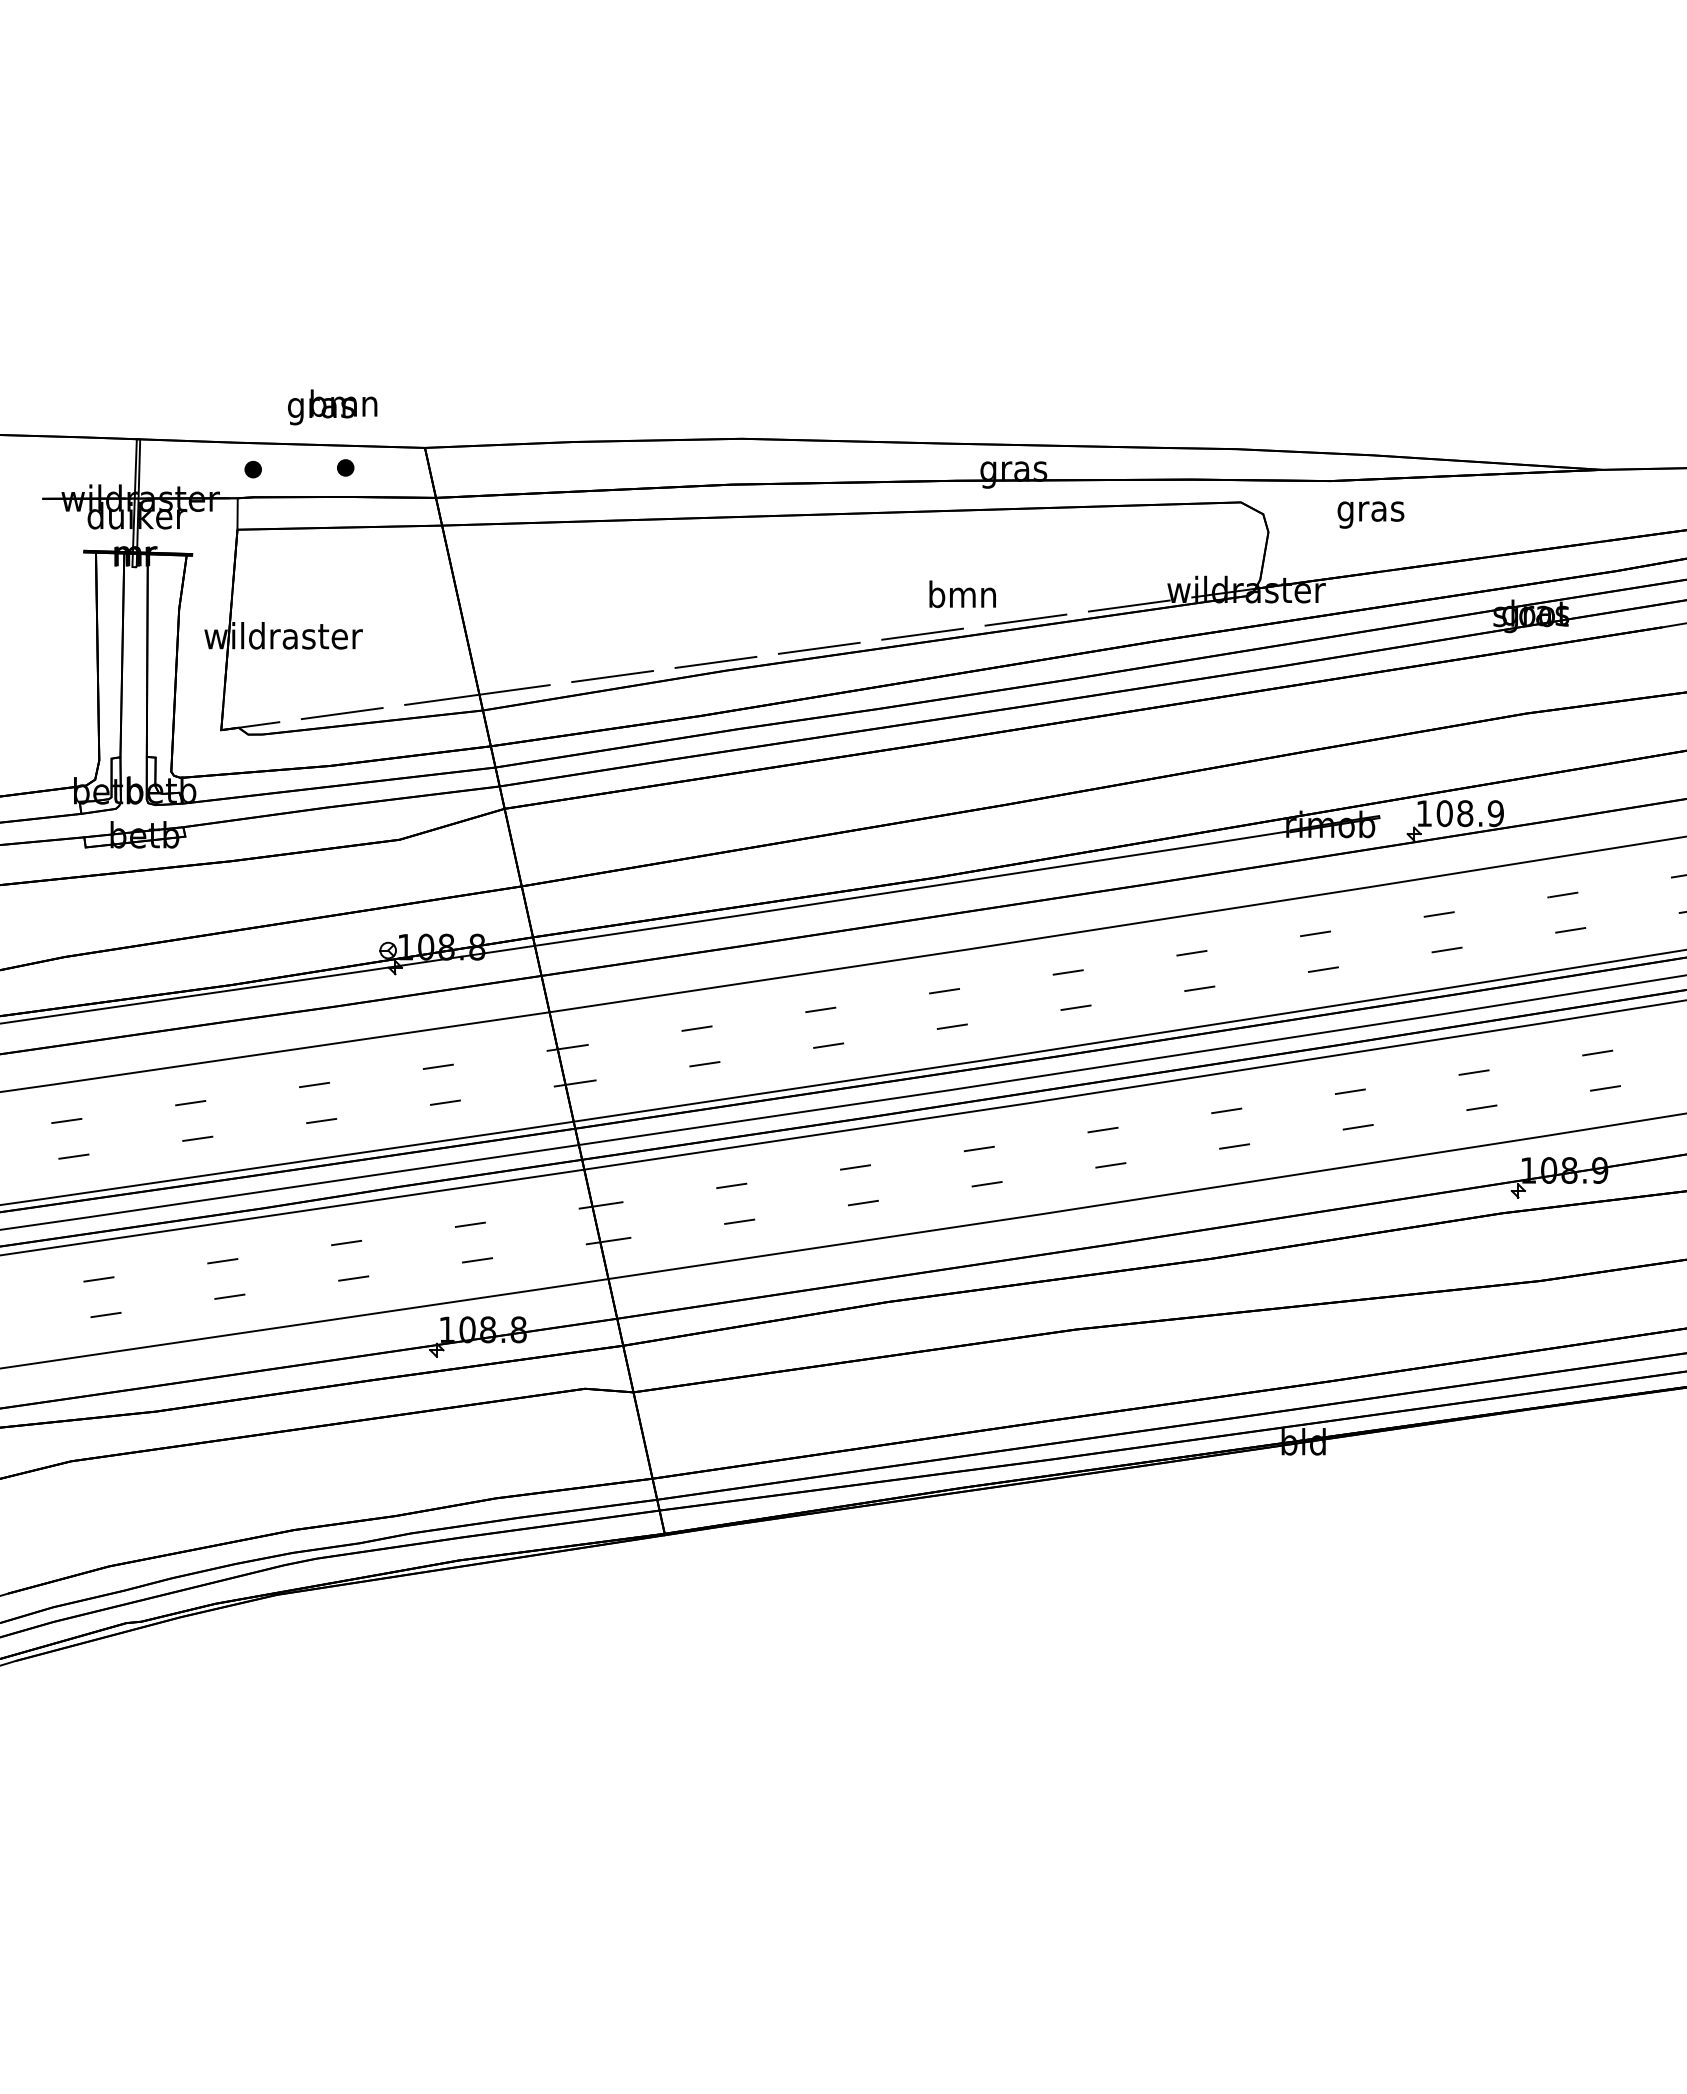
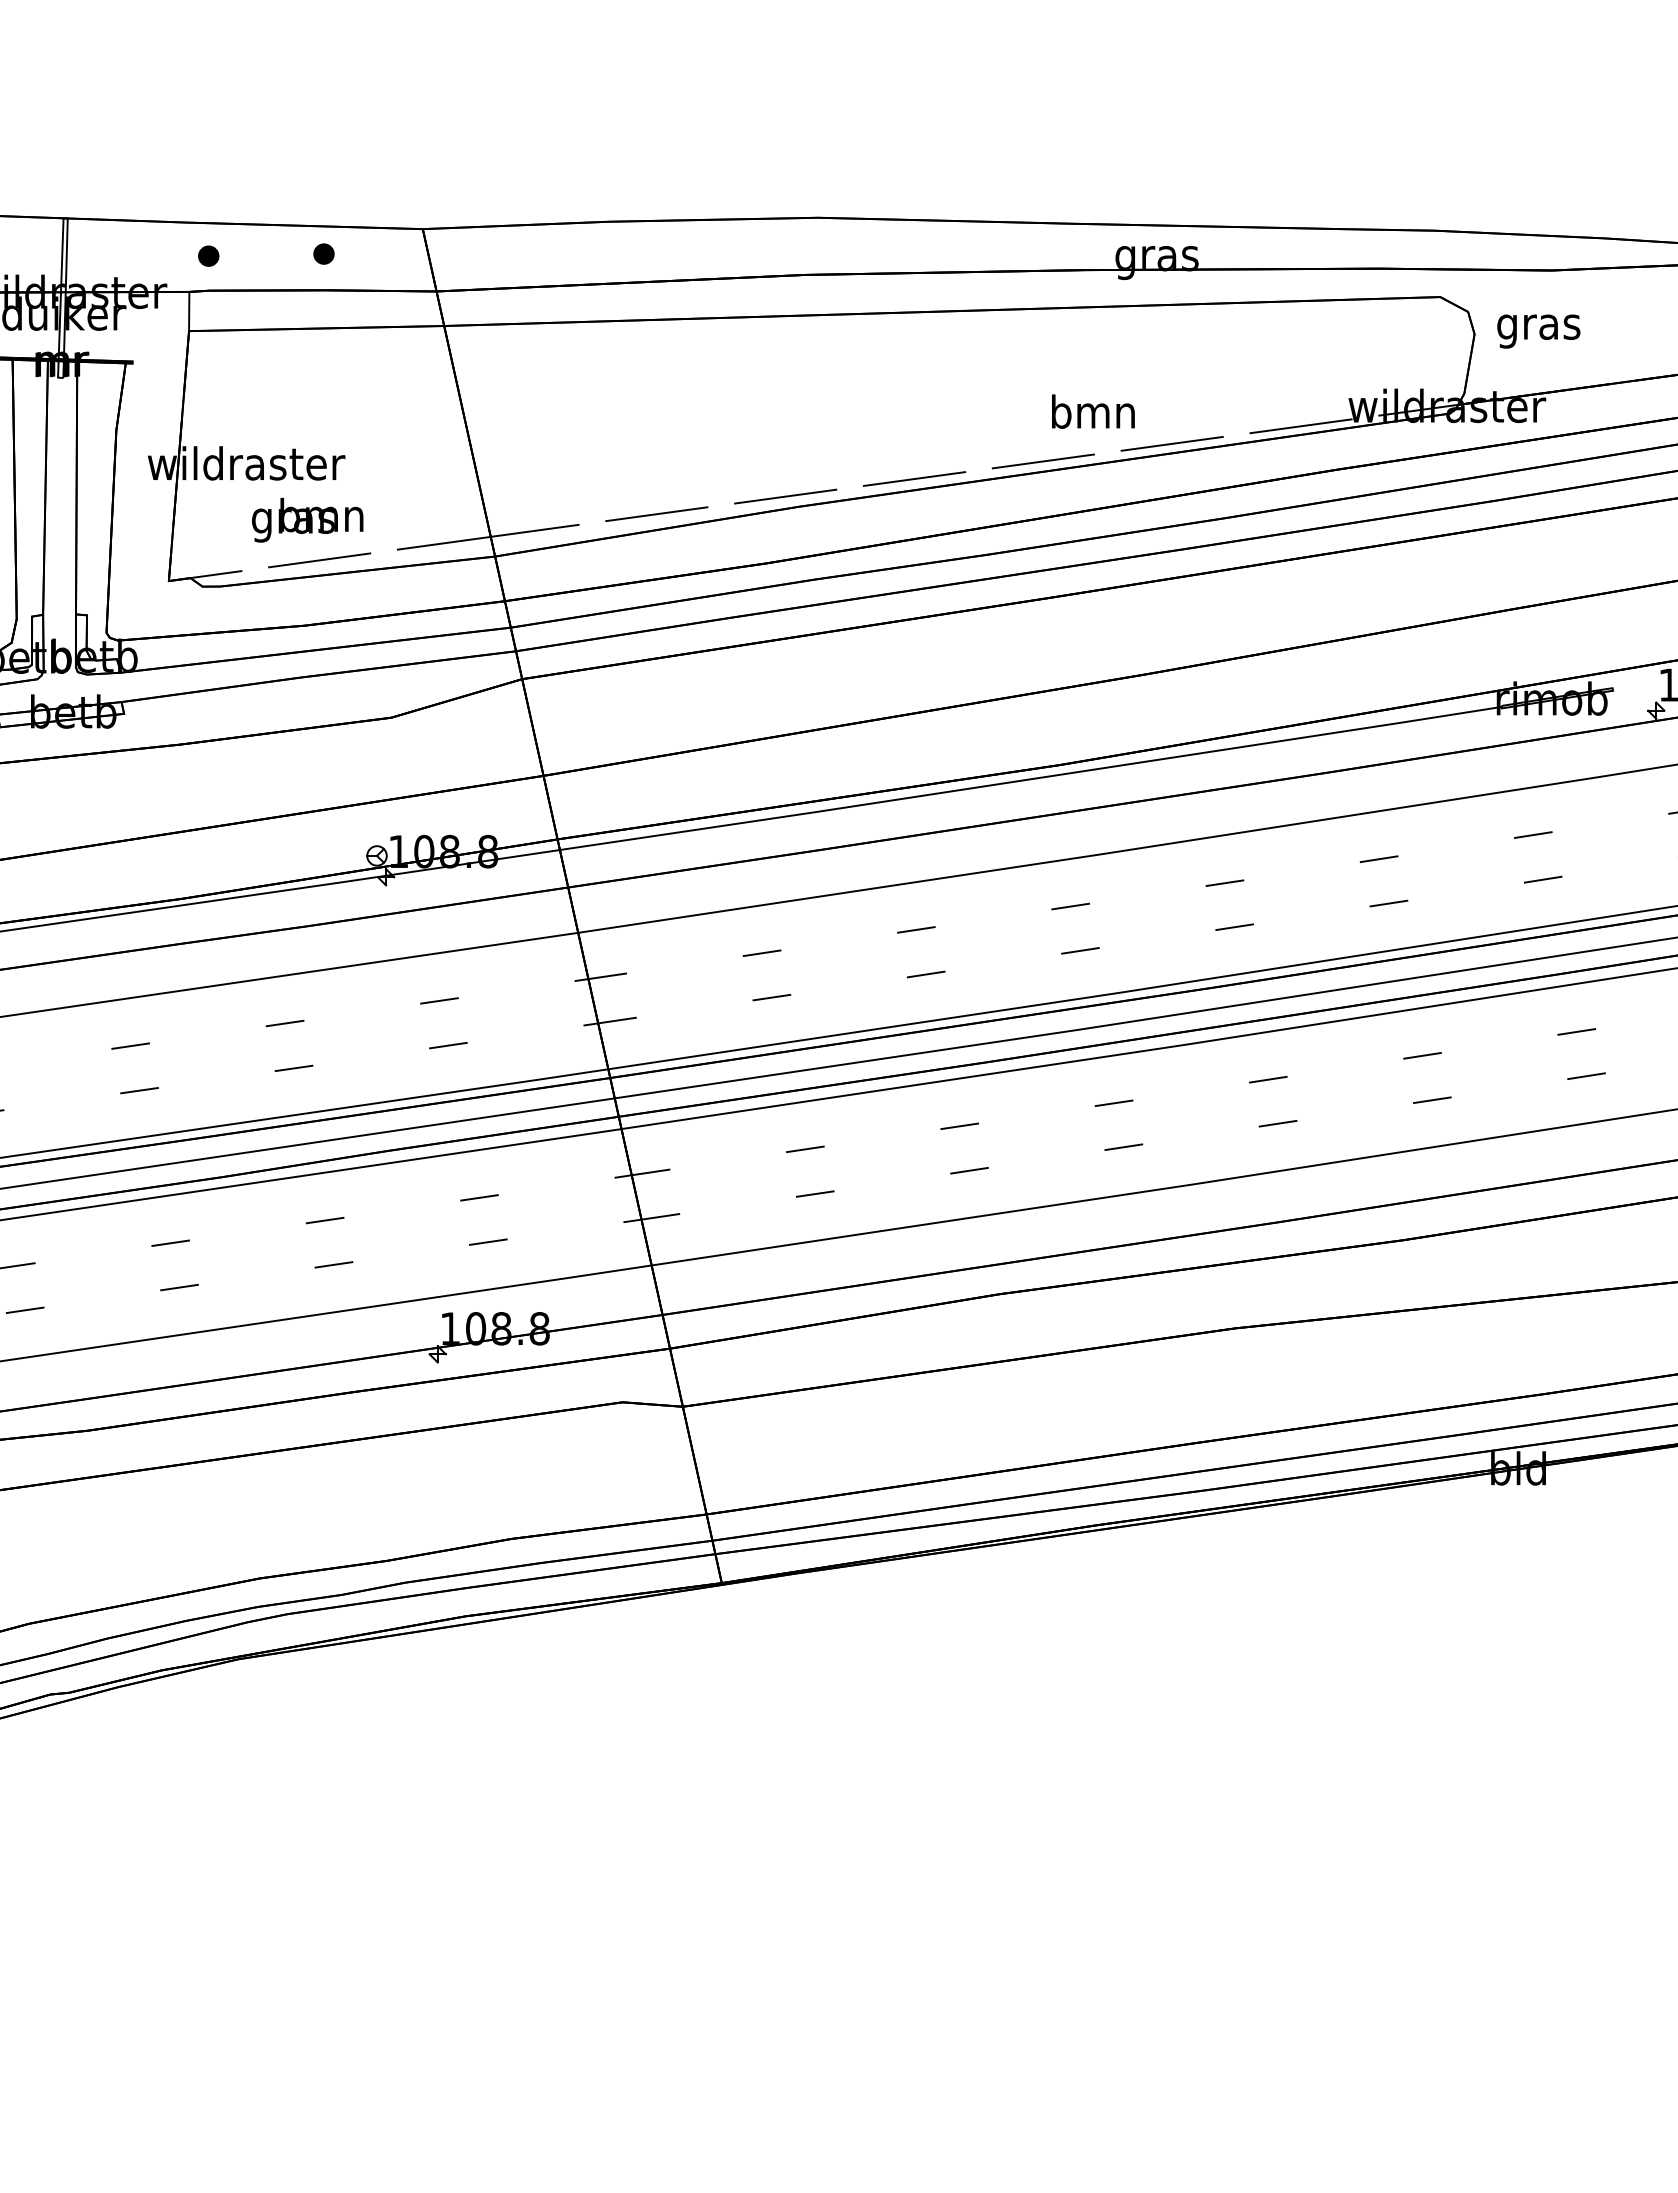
text: (332, 407) -> (307, 520), moved
text: (1370, 514) -> (1538, 330), moved

